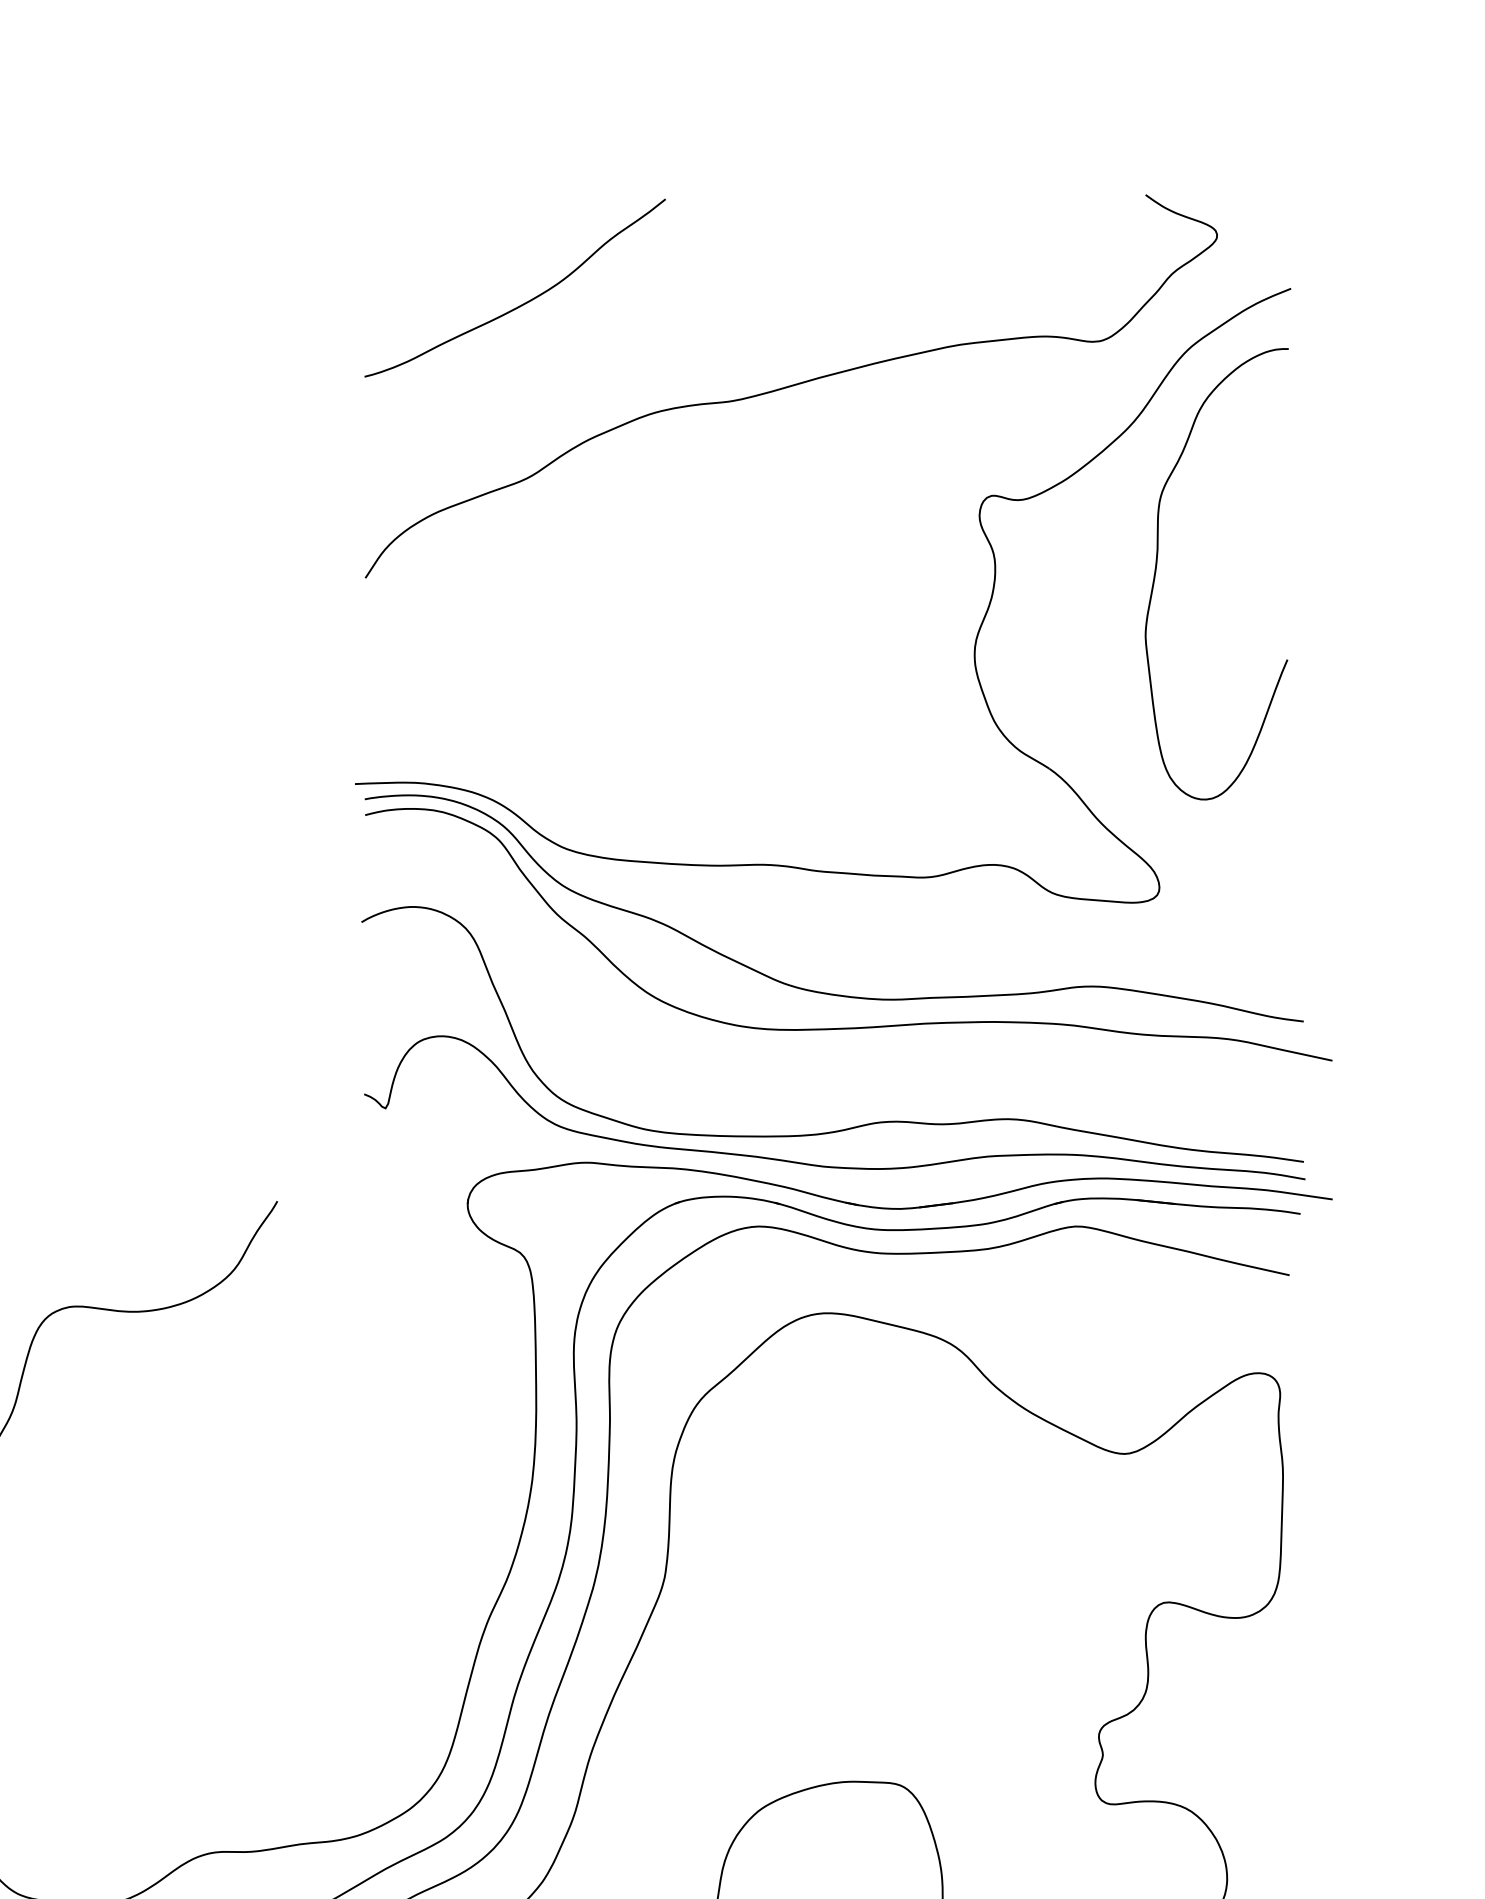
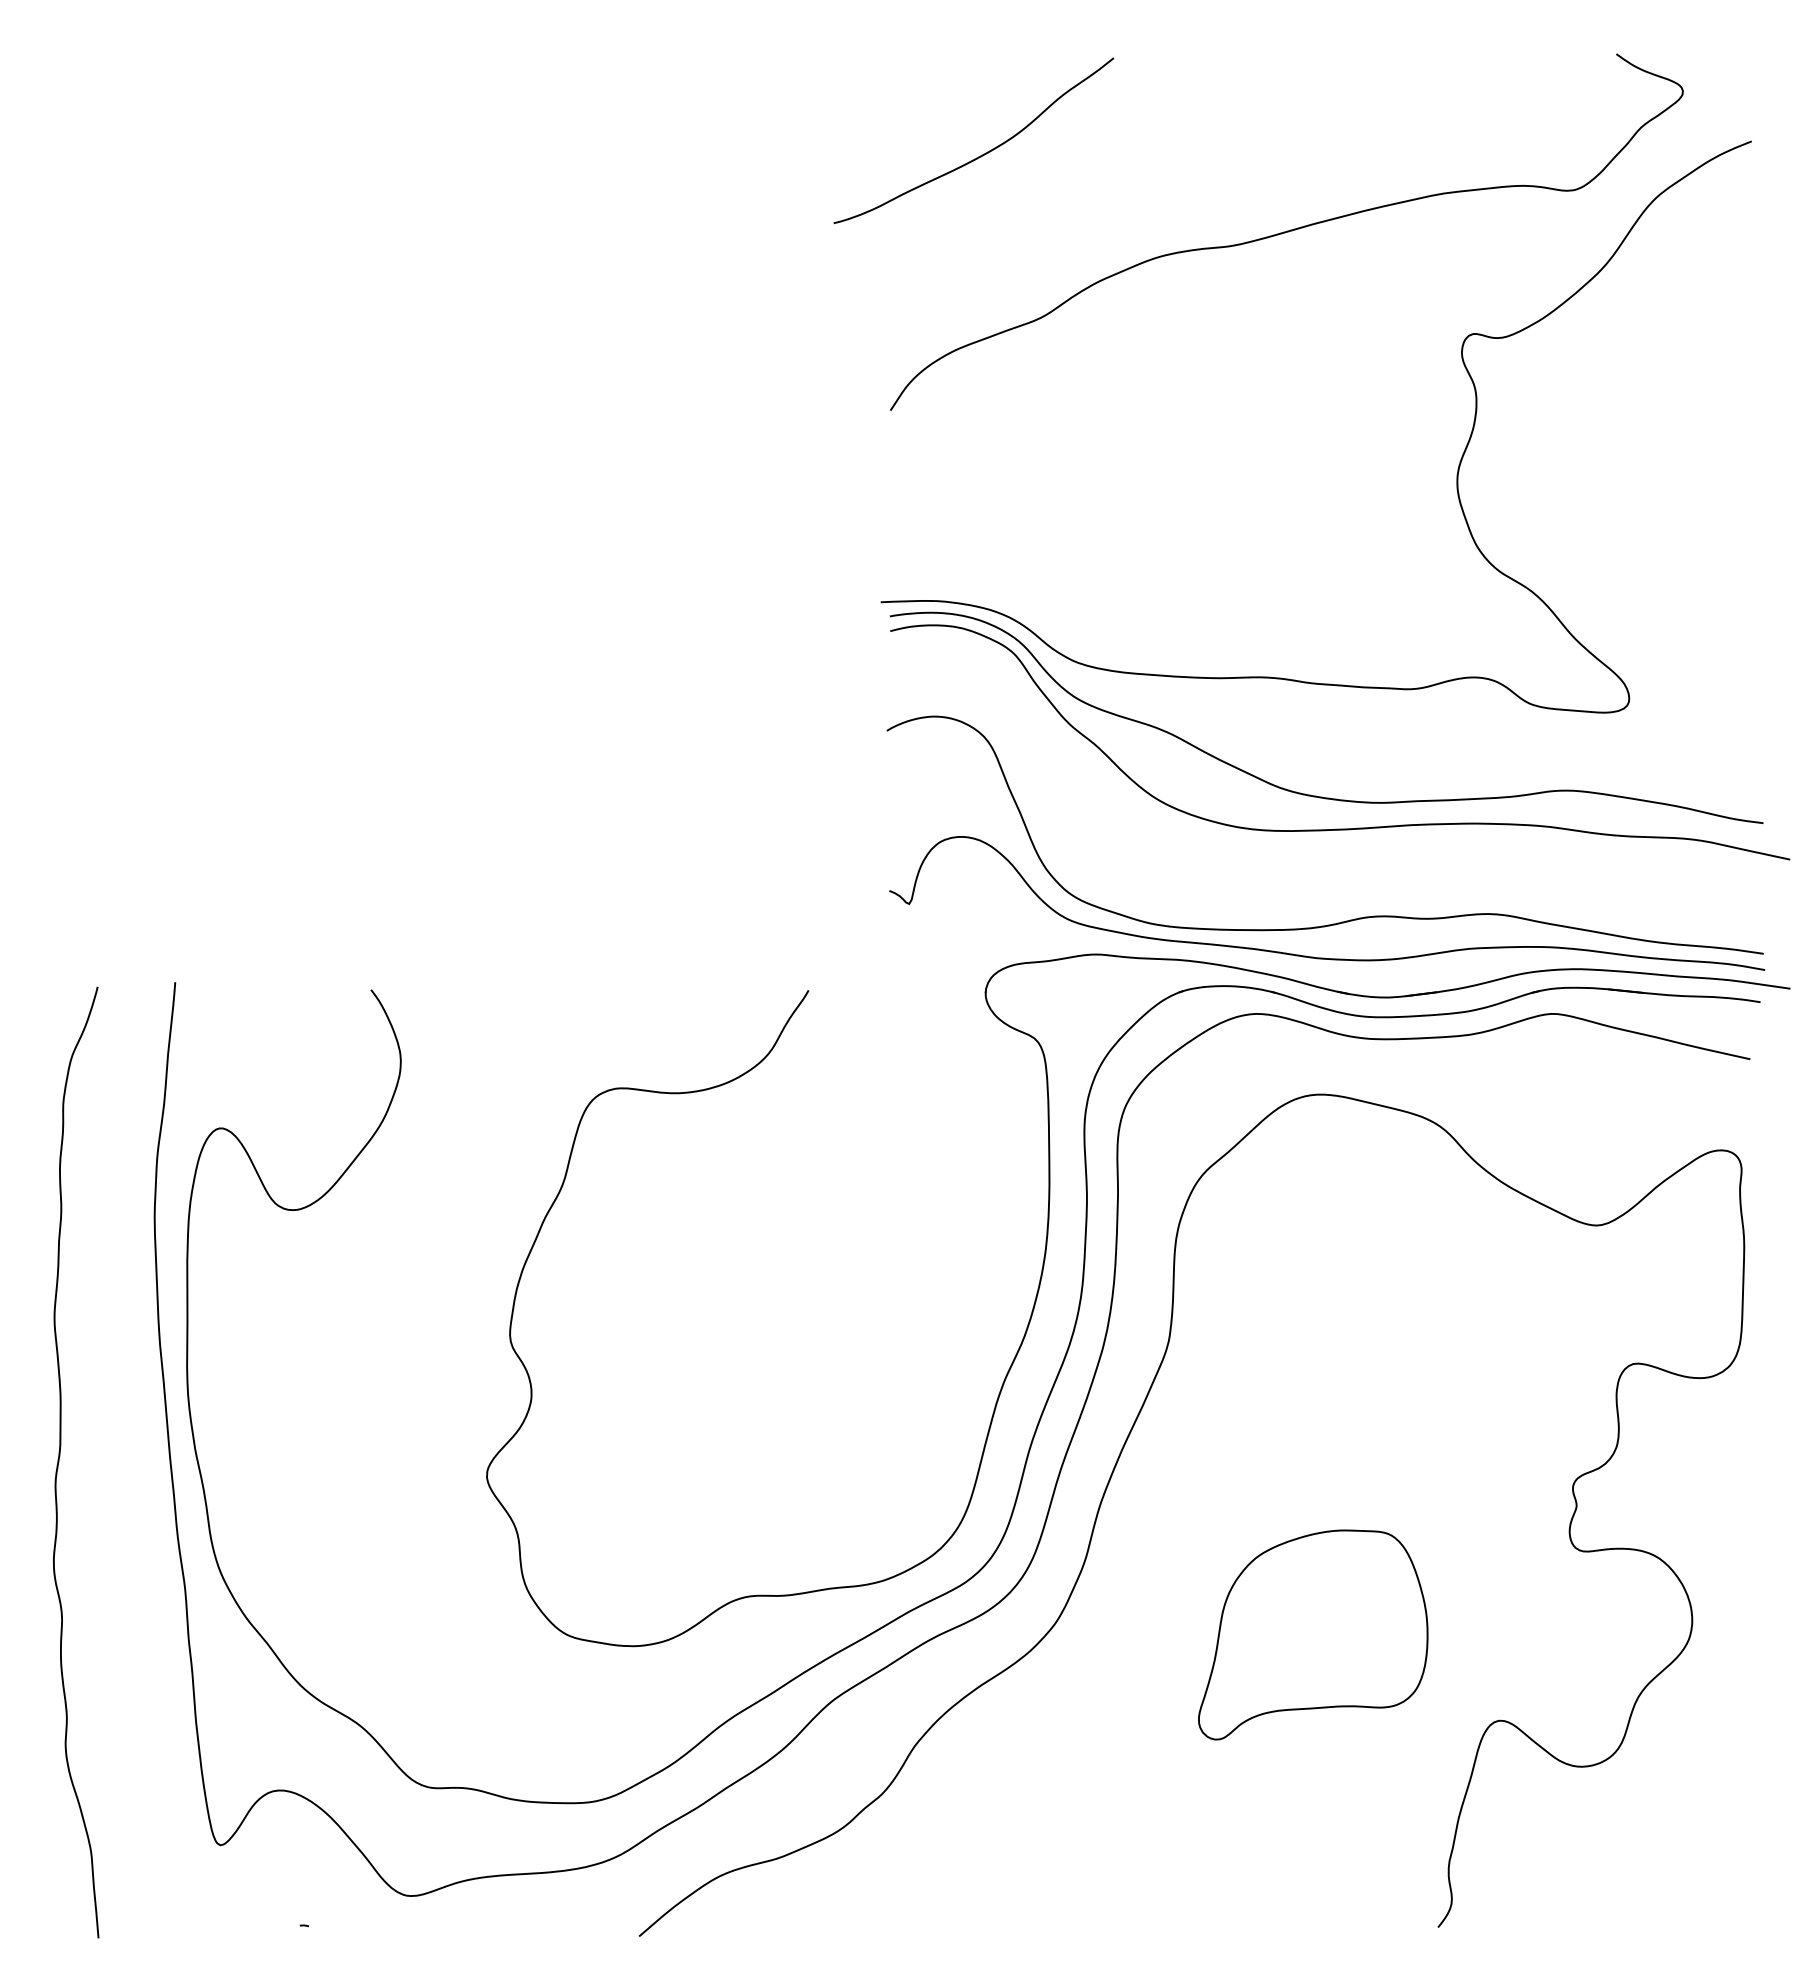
curve: (522, 303) -> (980, 155), moved
curve: (1157, 565) -> (1627, 398), removed

